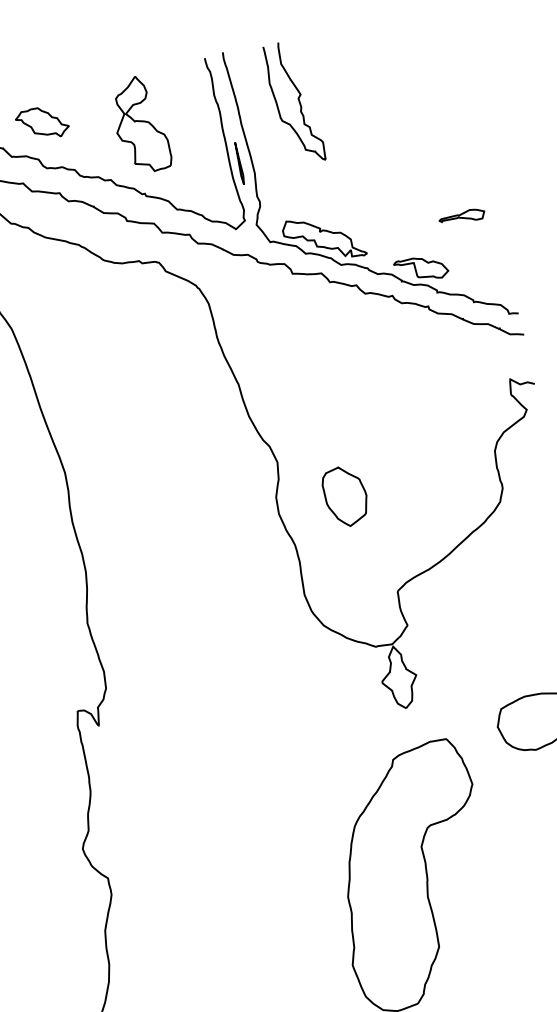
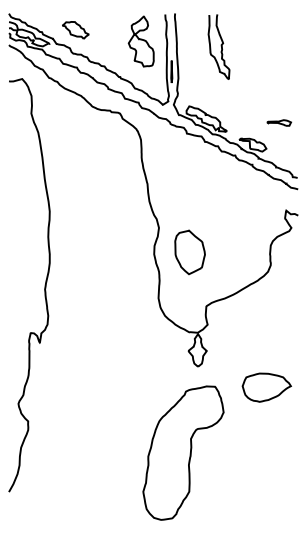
curve: (296, 99) -> (220, 45), moved
part: (138, 125) -> (140, 41), moved
part: (344, 496) -> (189, 252), size x1.4

